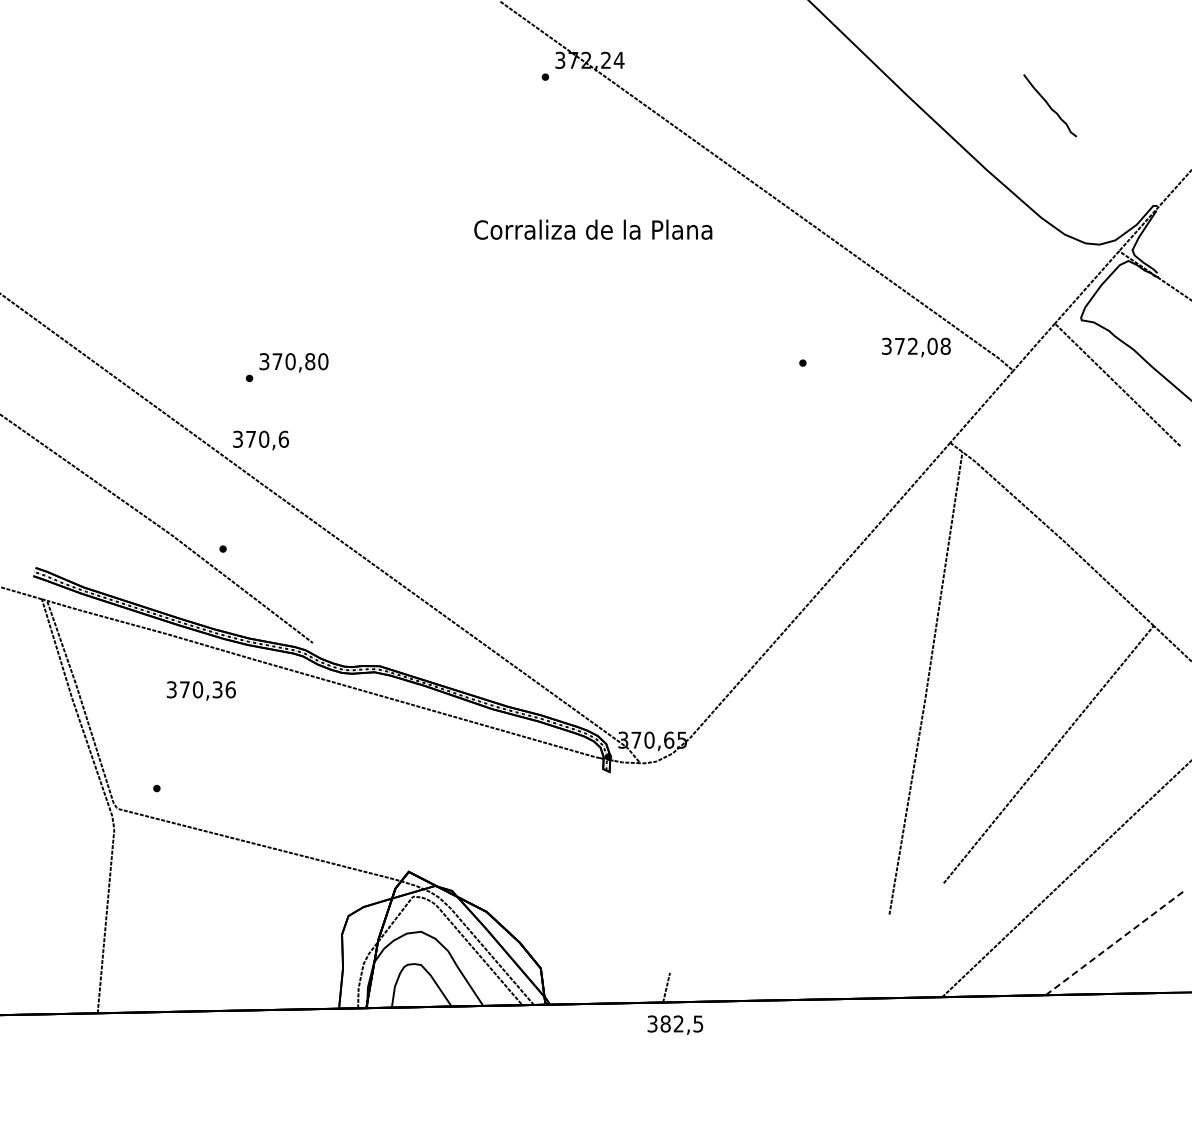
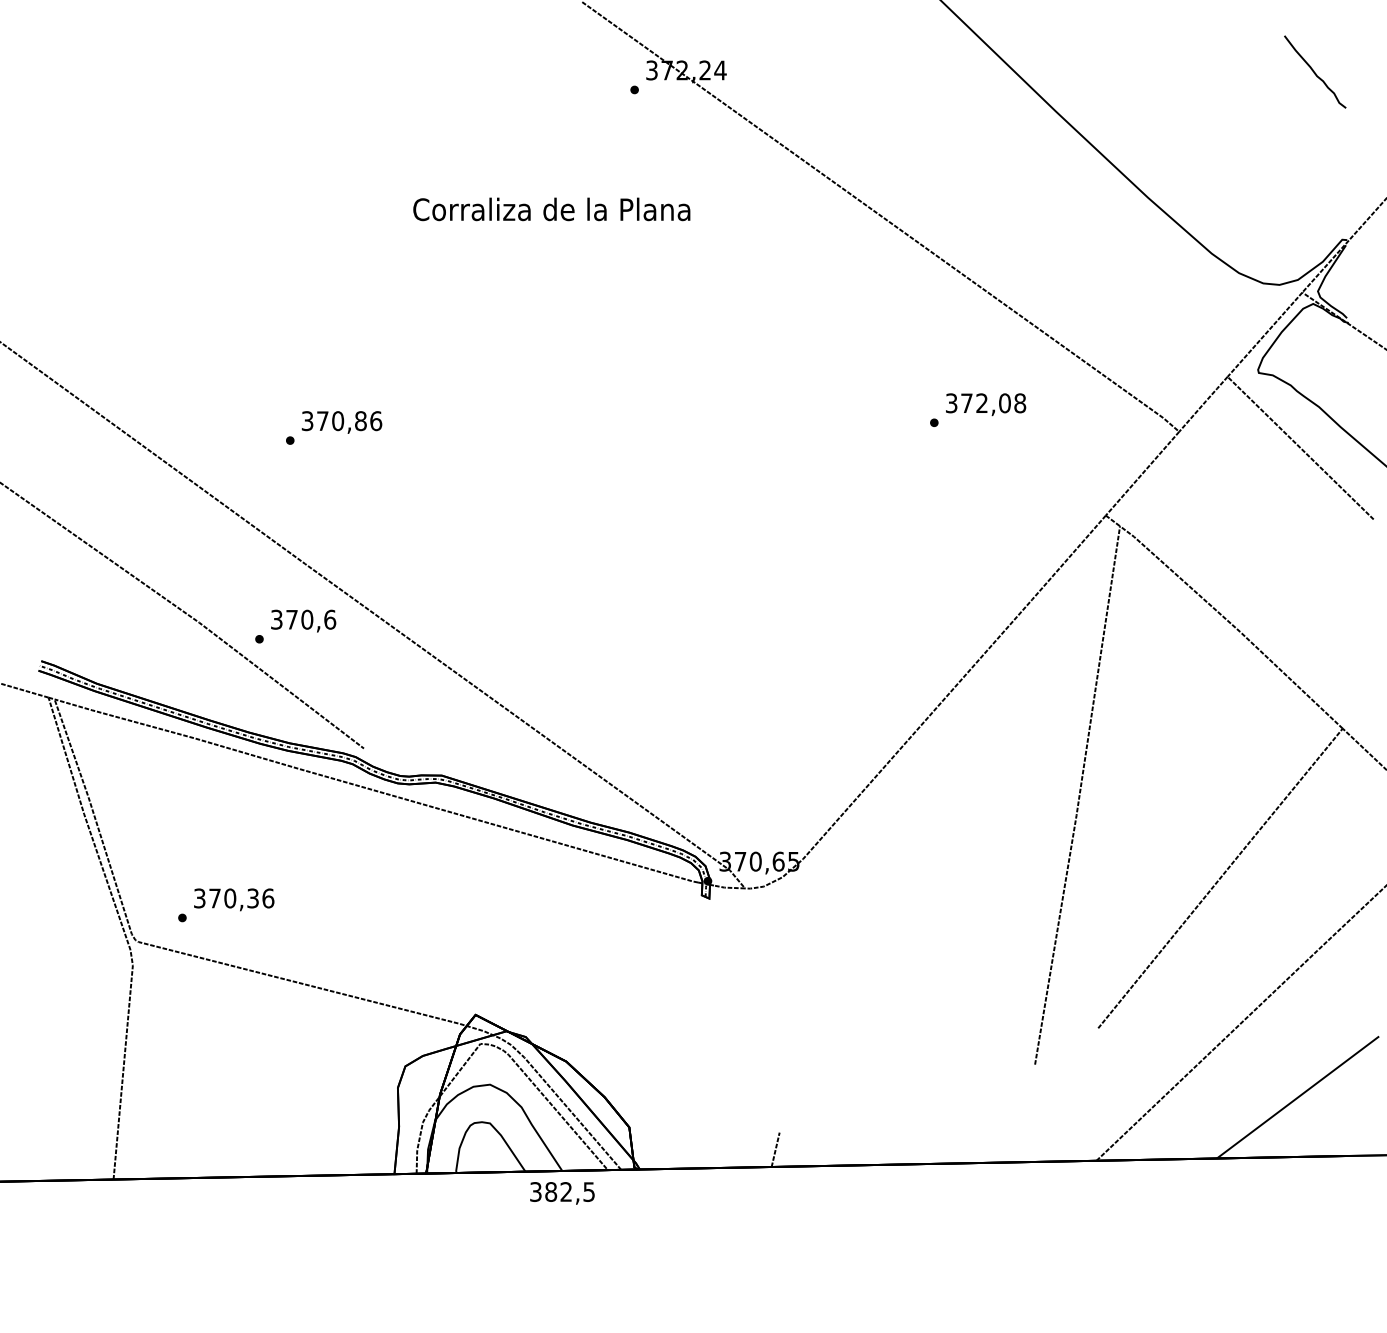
curve: (1049, 105) -> (1314, 71), moved
text: (593, 229) -> (552, 209), moved
text: (916, 347) -> (986, 404), moved
text: (323, 361) -> (376, 420), 370,80 -> 370,86
text: (260, 440) -> (303, 621), moved
text: (201, 690) -> (234, 899), moved
line: (1115, 942) -> (1298, 1097), dashed -> solid
text: (675, 1024) -> (562, 1192), moved

